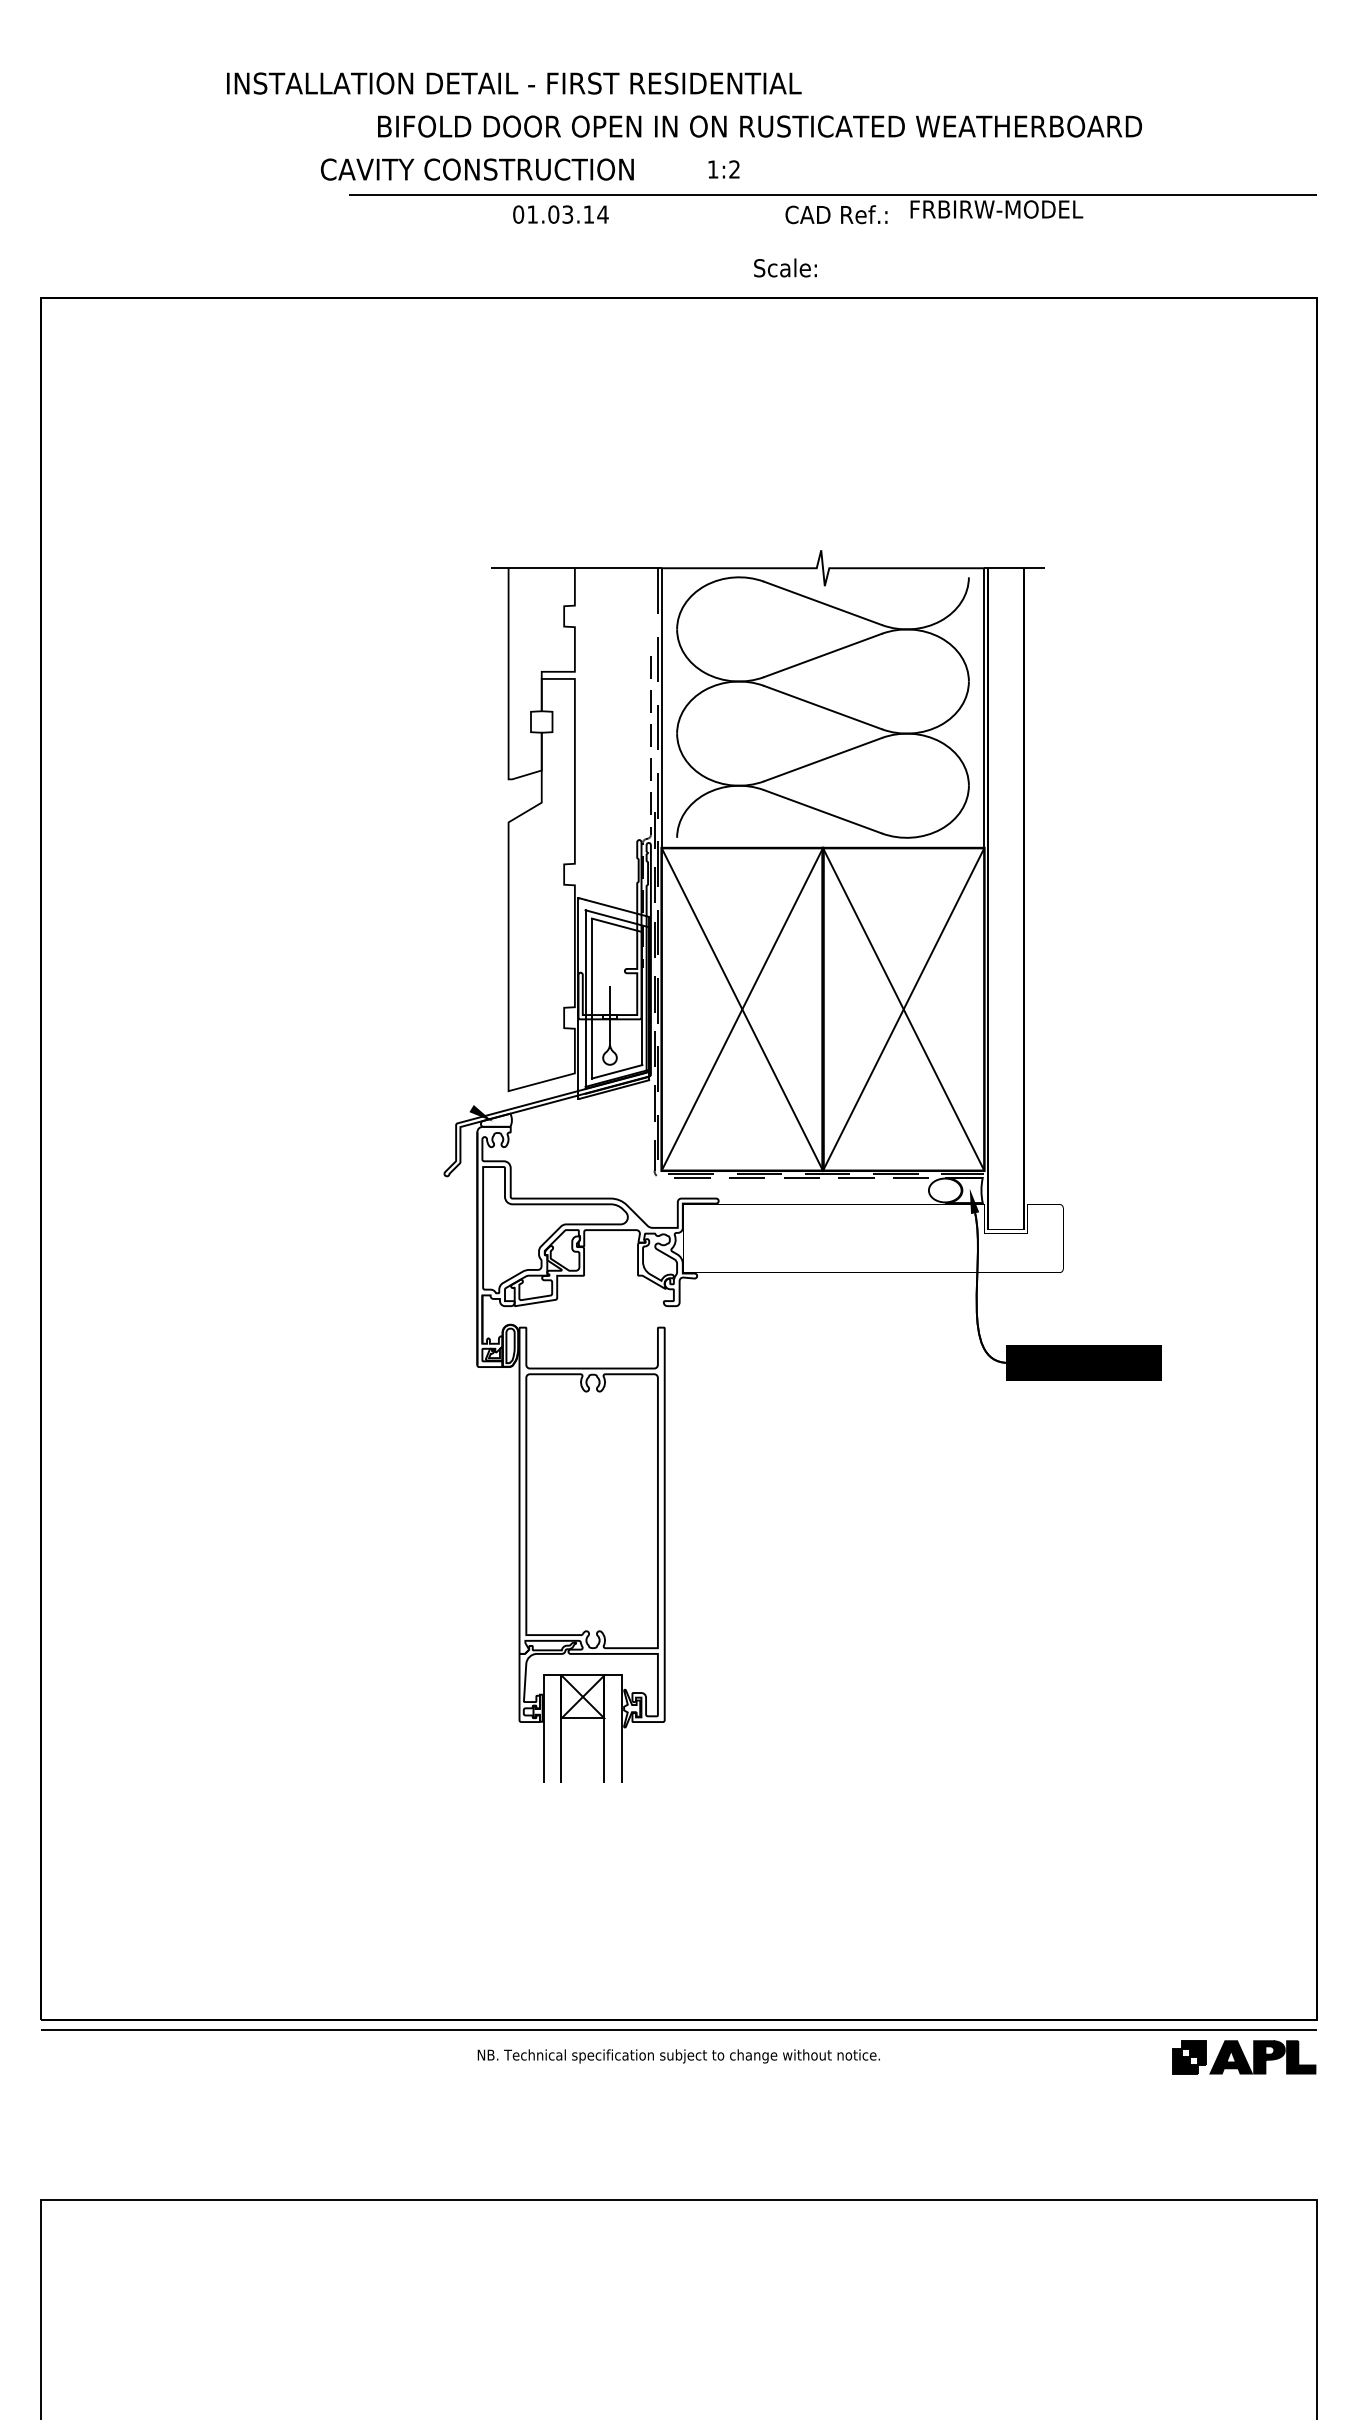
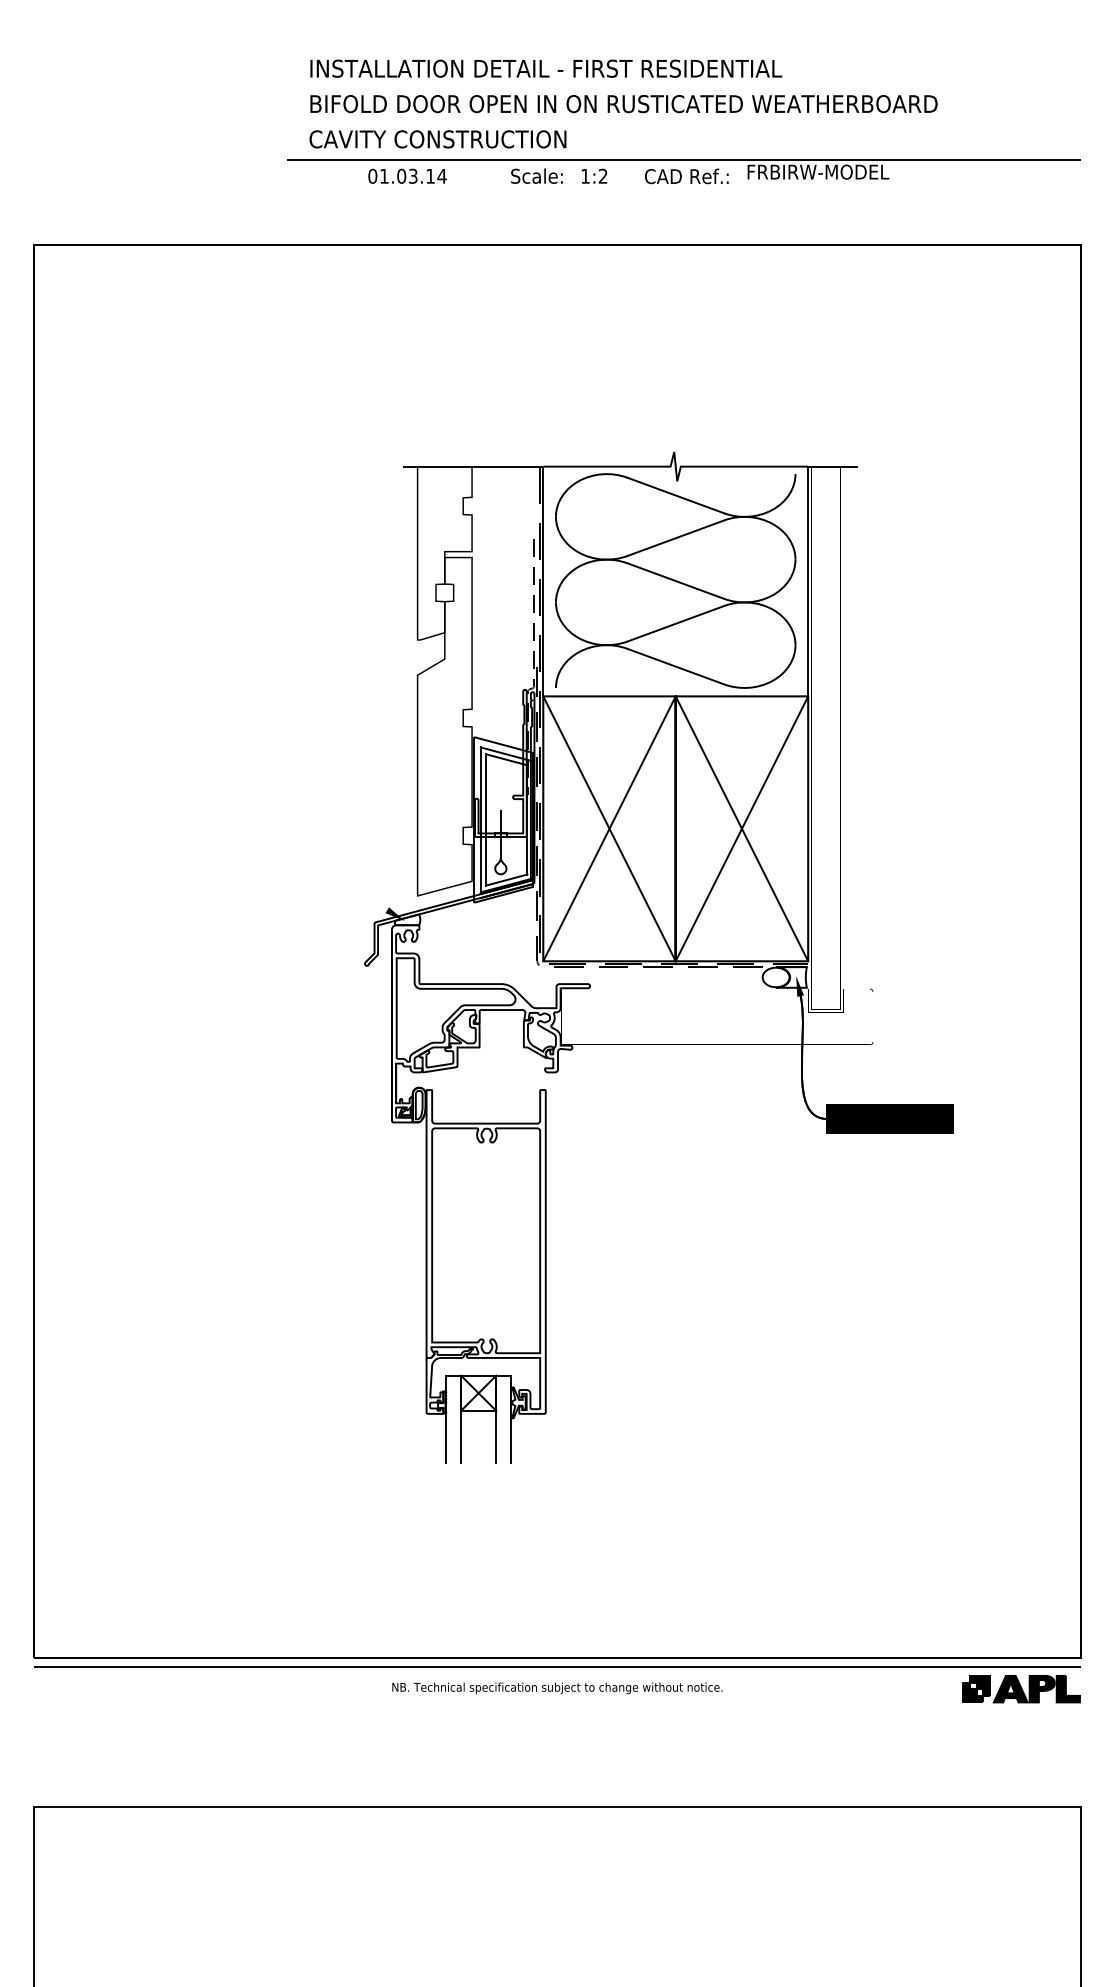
text: (514, 83) -> (546, 68), moved
text: (724, 168) -> (594, 175), moved
text: (476, 169) -> (437, 139), moved
text: (560, 213) -> (407, 175), moved
text: (784, 267) -> (536, 175), moved

